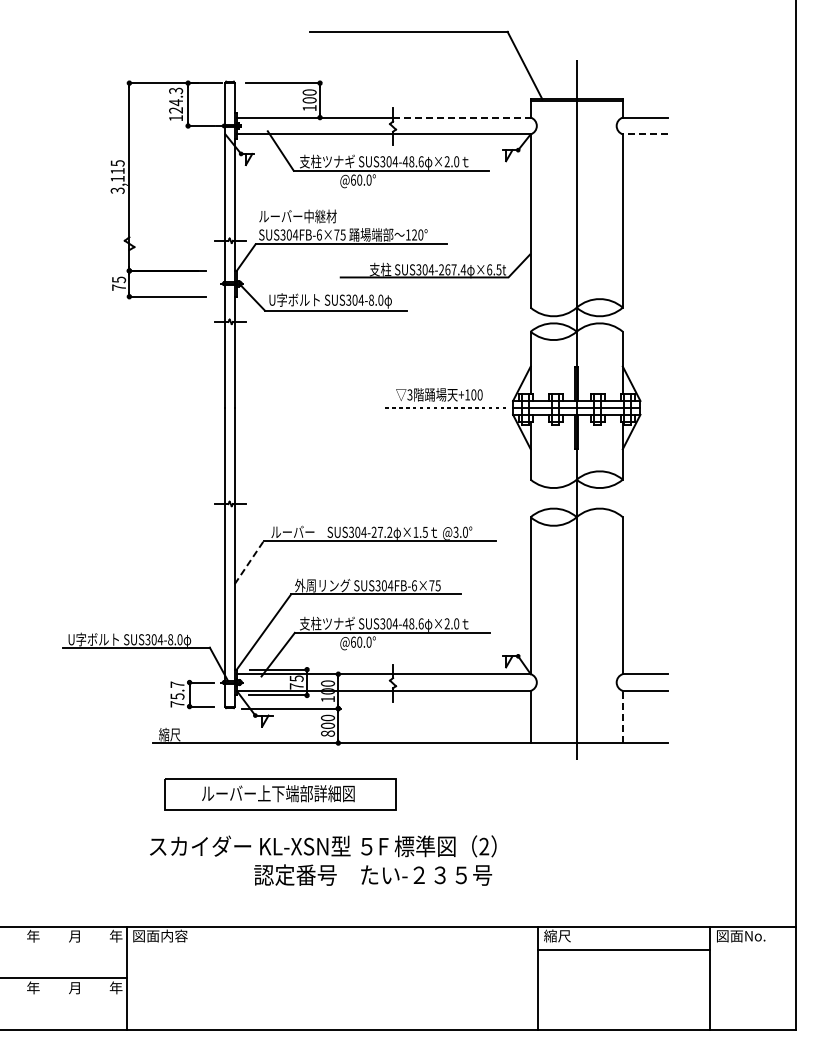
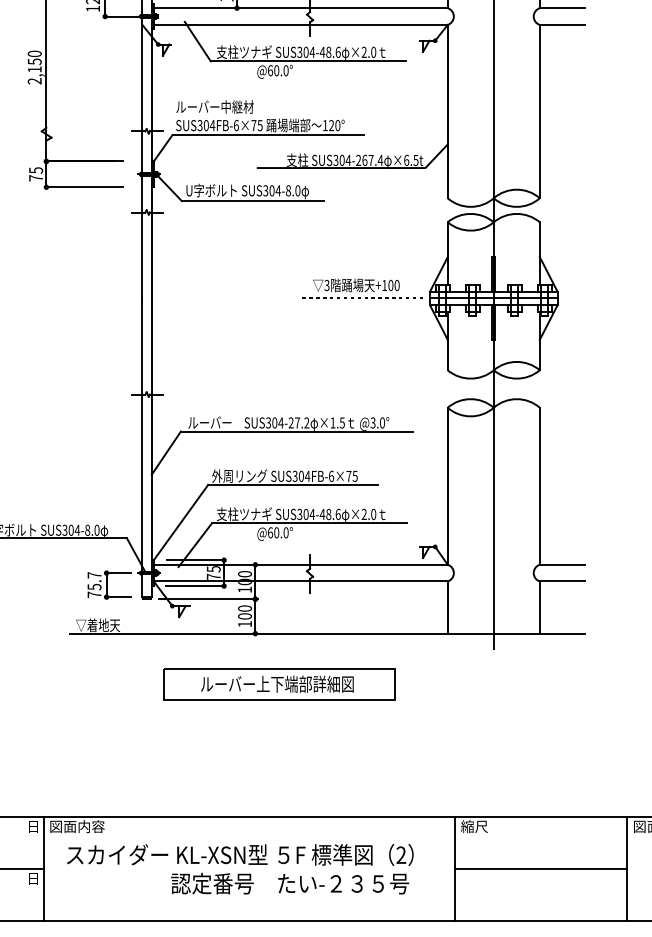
line: (461, 117) -> (378, 8), dashed -> solid
line: (644, 134) -> (561, 25), dashed -> solid
text: (117, 176) -> (34, 67), 3,115 -> 2,150
line: (249, 562) -> (166, 453), dashed -> solid
line: (622, 716) -> (539, 607), dashed -> solid
text: (328, 733) -> (245, 624), 800 -> 100
text: (180, 734) -> (97, 625), 縮尺 -> ▽着地天
part: (280, 794) -> (279, 685), moved
text: (323, 860) -> (240, 869), moved
text: (115, 935) -> (32, 826), 年 -> 日
line: (624, 950) -> (541, 869), moved
text: (115, 987) -> (32, 878), 年 -> 日

